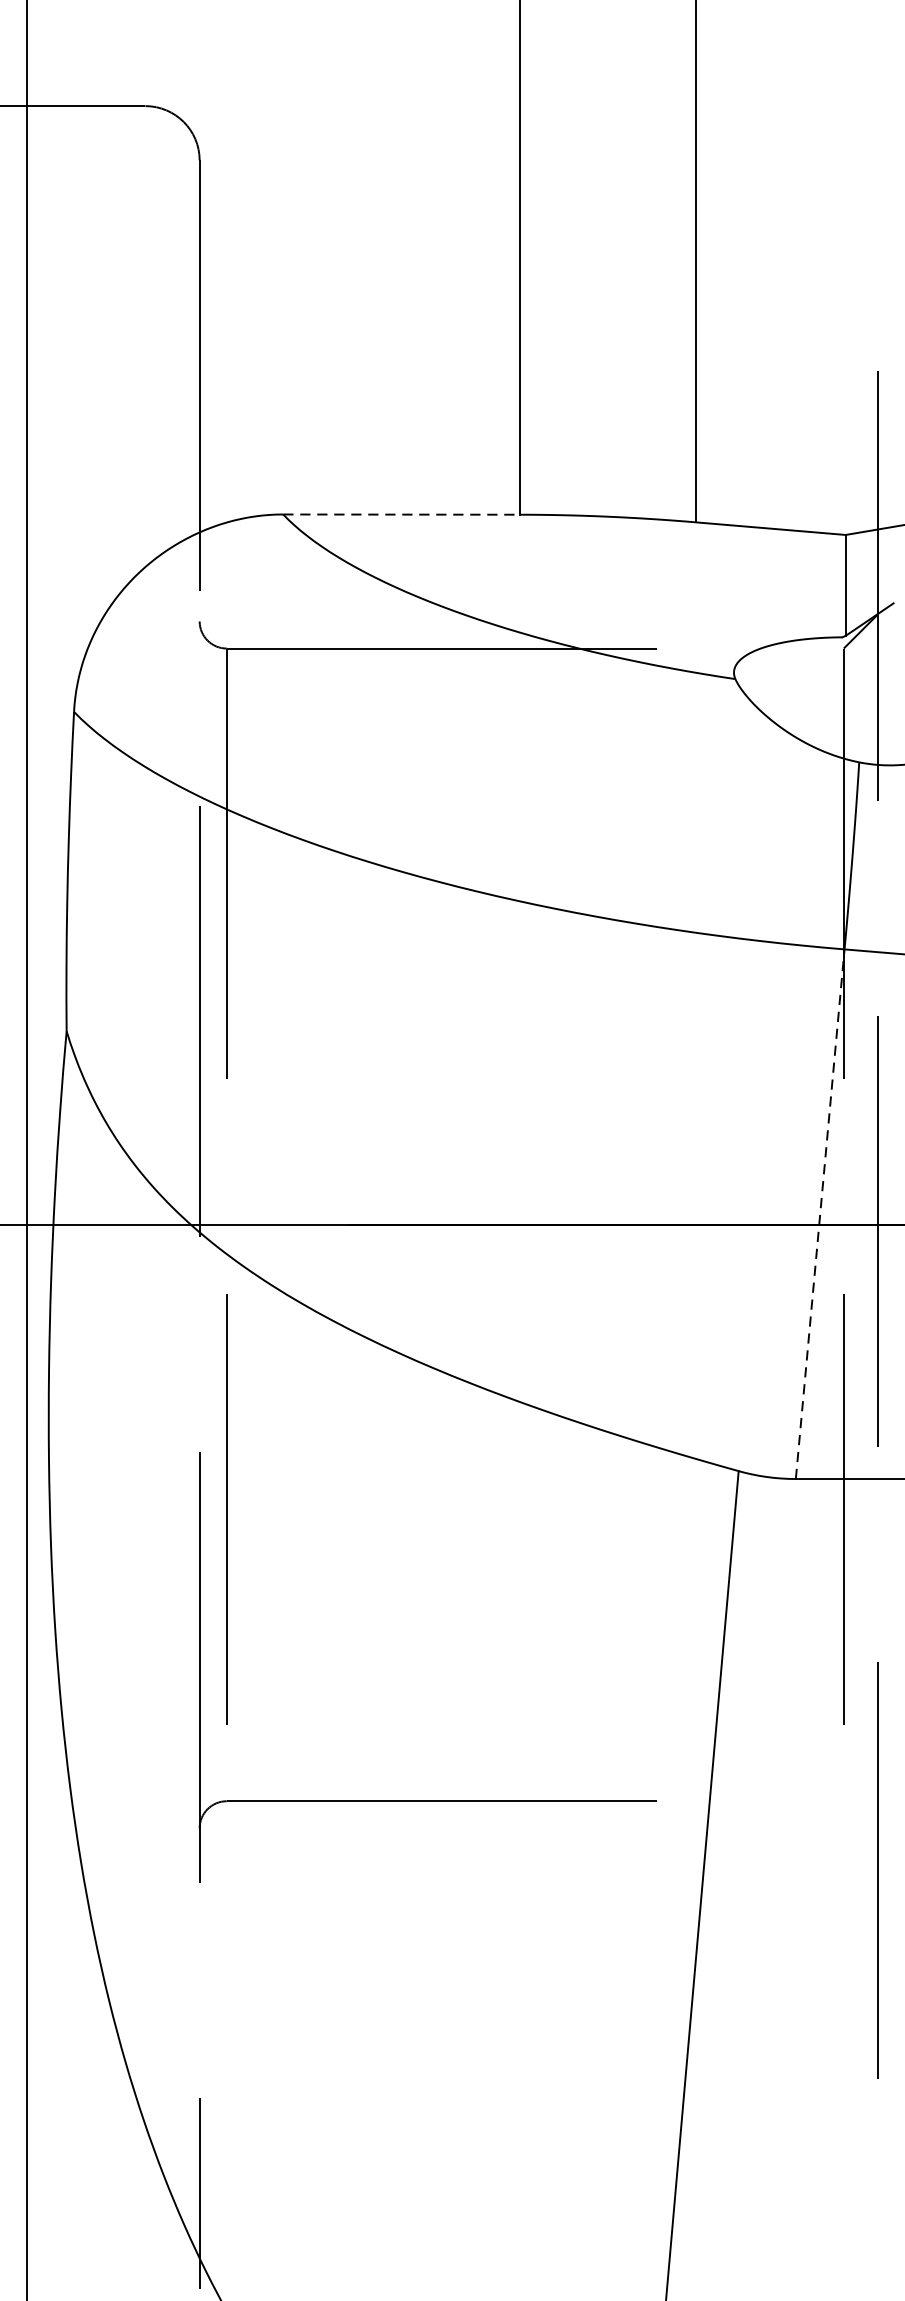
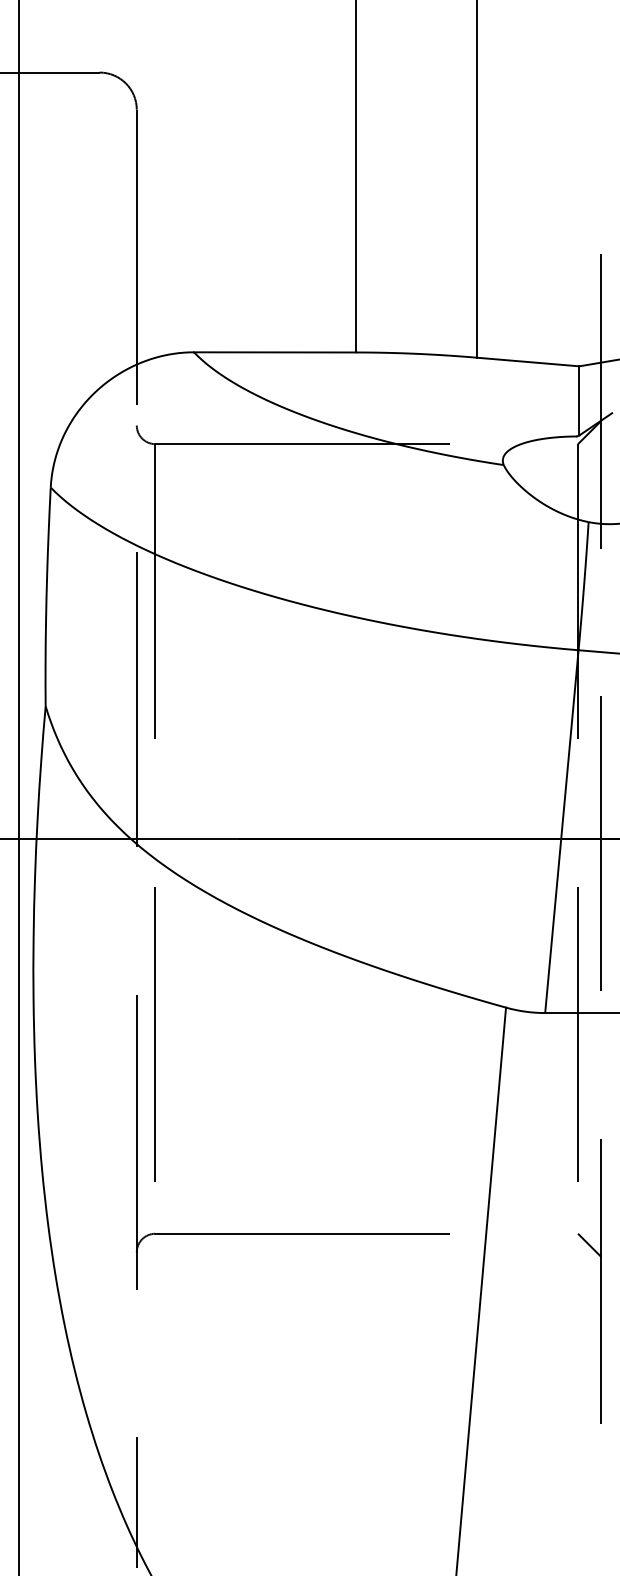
line: (402, 514) -> (275, 352), dashed -> solid
line: (819, 1214) -> (561, 831), dashed -> solid
line: (860, 1816) -> (589, 1244), added

